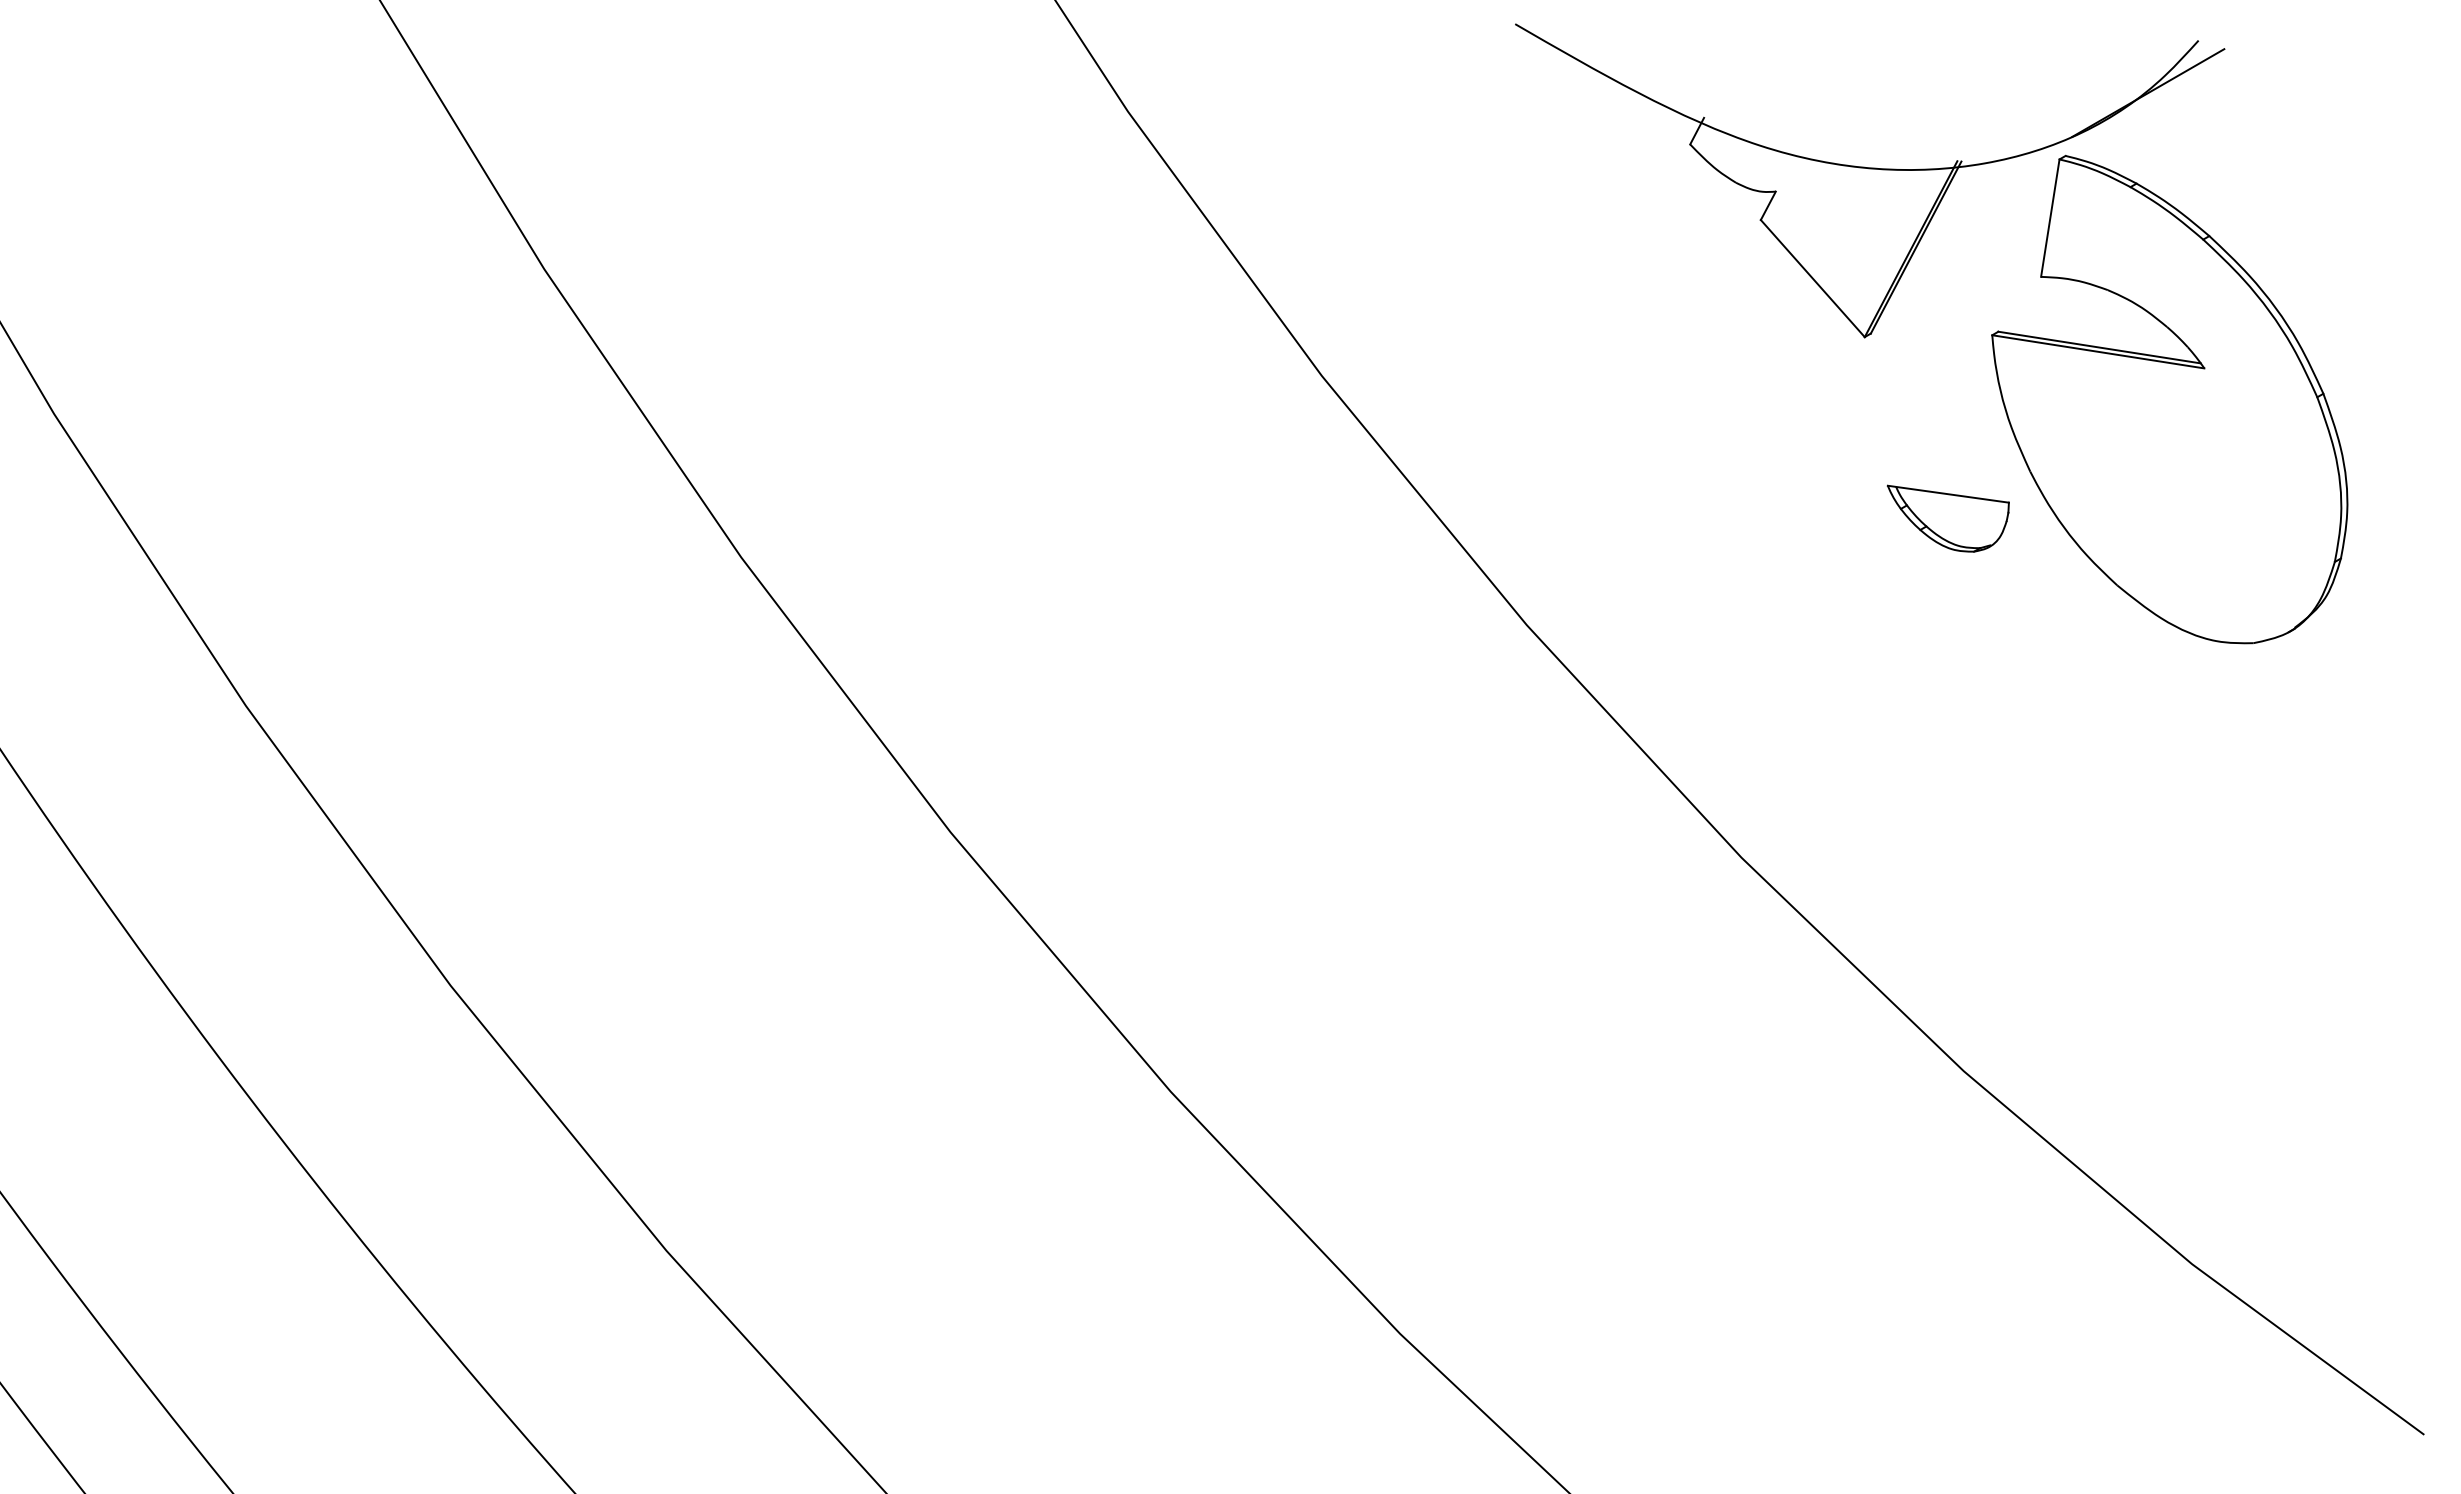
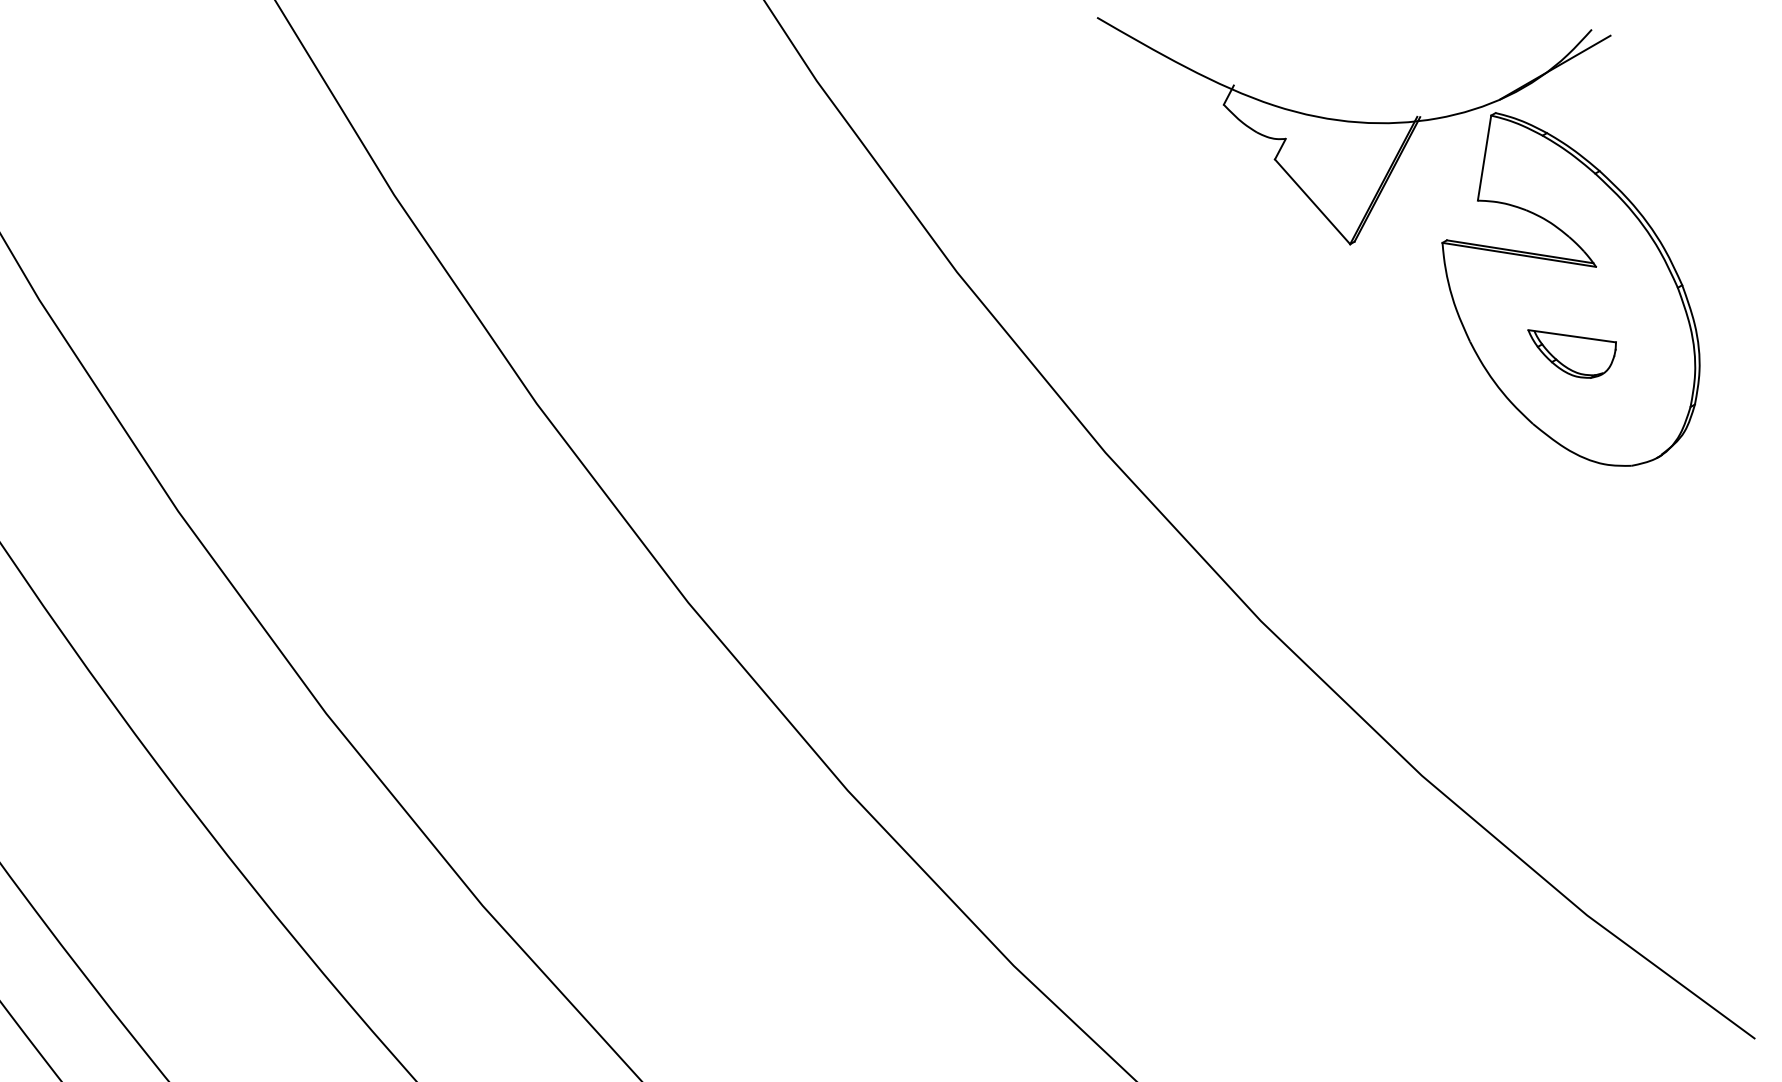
part: (1947, 518) -> (1571, 353), moved

